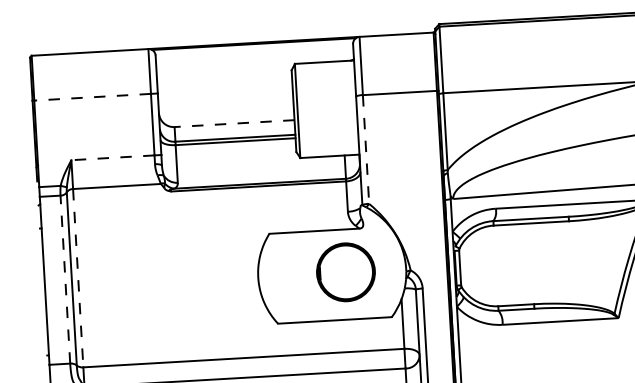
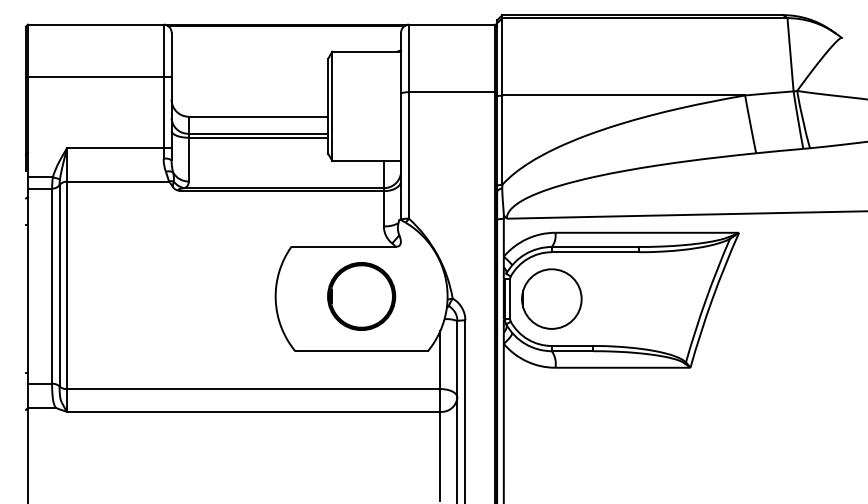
line: (92, 97) -> (95, 76), dashed -> solid
line: (234, 123) -> (258, 116), dashed -> solid
line: (366, 150) -> (409, 156), dashed -> solid
line: (112, 158) -> (114, 148), dashed -> solid
circle: (495, 265) -> (551, 298), added
part: (345, 272) -> (361, 296), moved
line: (78, 278) -> (67, 285), dashed -> solid
line: (65, 279) -> (52, 286), dashed -> solid

